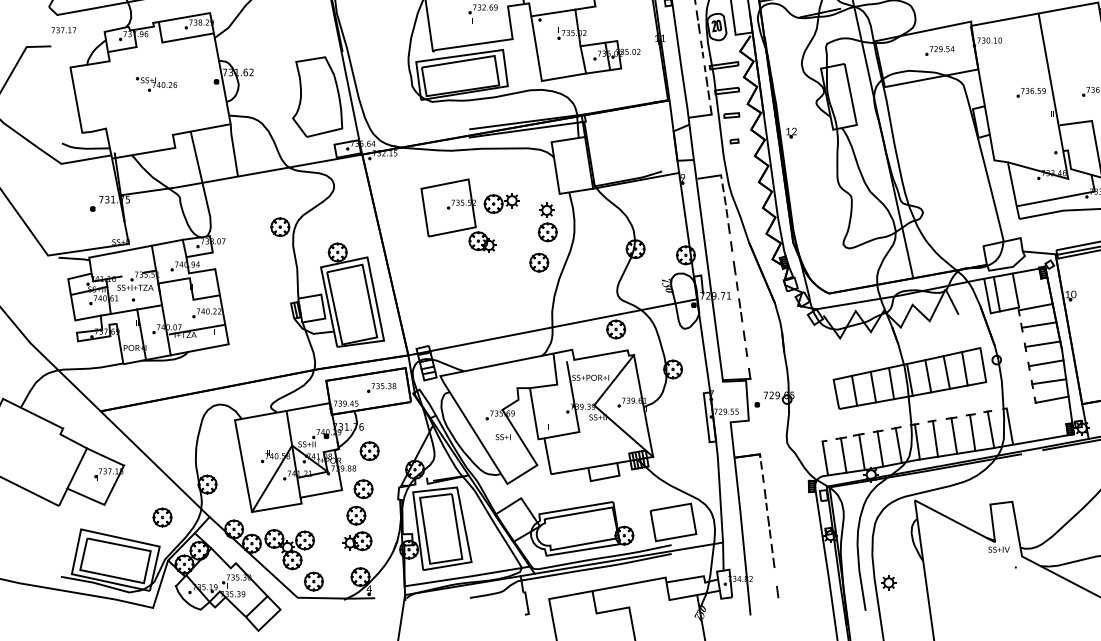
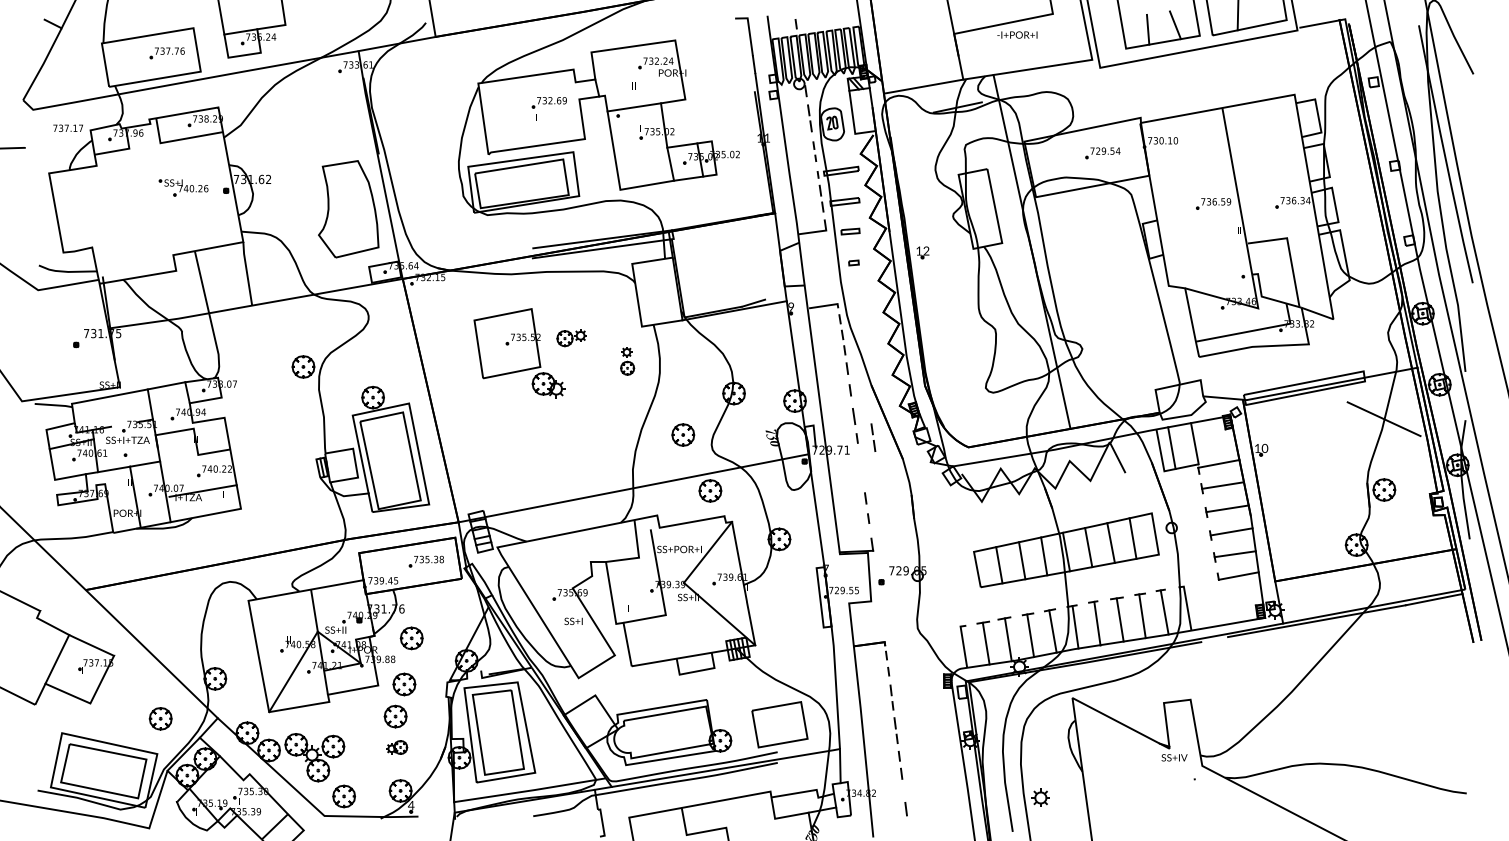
text: (63, 29) -> (67, 127), moved
part: (156, 84) -> (183, 187), moved
part: (501, 202) -> (571, 337), size x0.7
part: (547, 221) -> (627, 360), size x0.6
part: (539, 262) -> (683, 434), moved
line: (740, 308) -> (873, 435), moved
part: (357, 541) -> (396, 747), size x0.6

